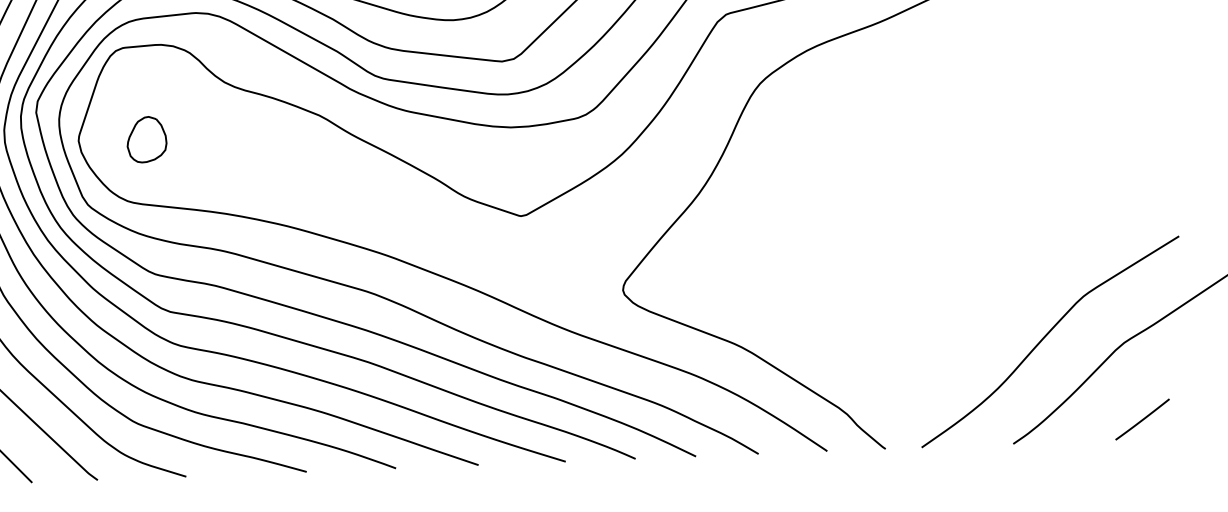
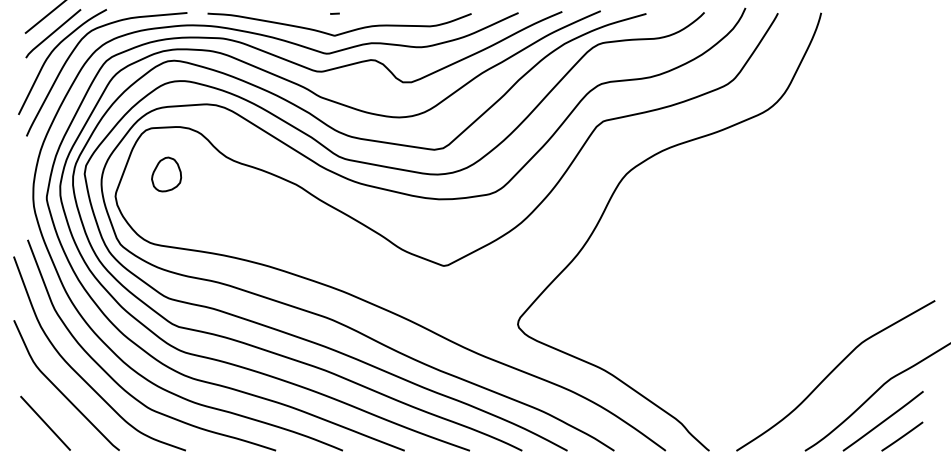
part: (146, 139) -> (166, 174), moved
line: (1115, 400) -> (882, 421), added

